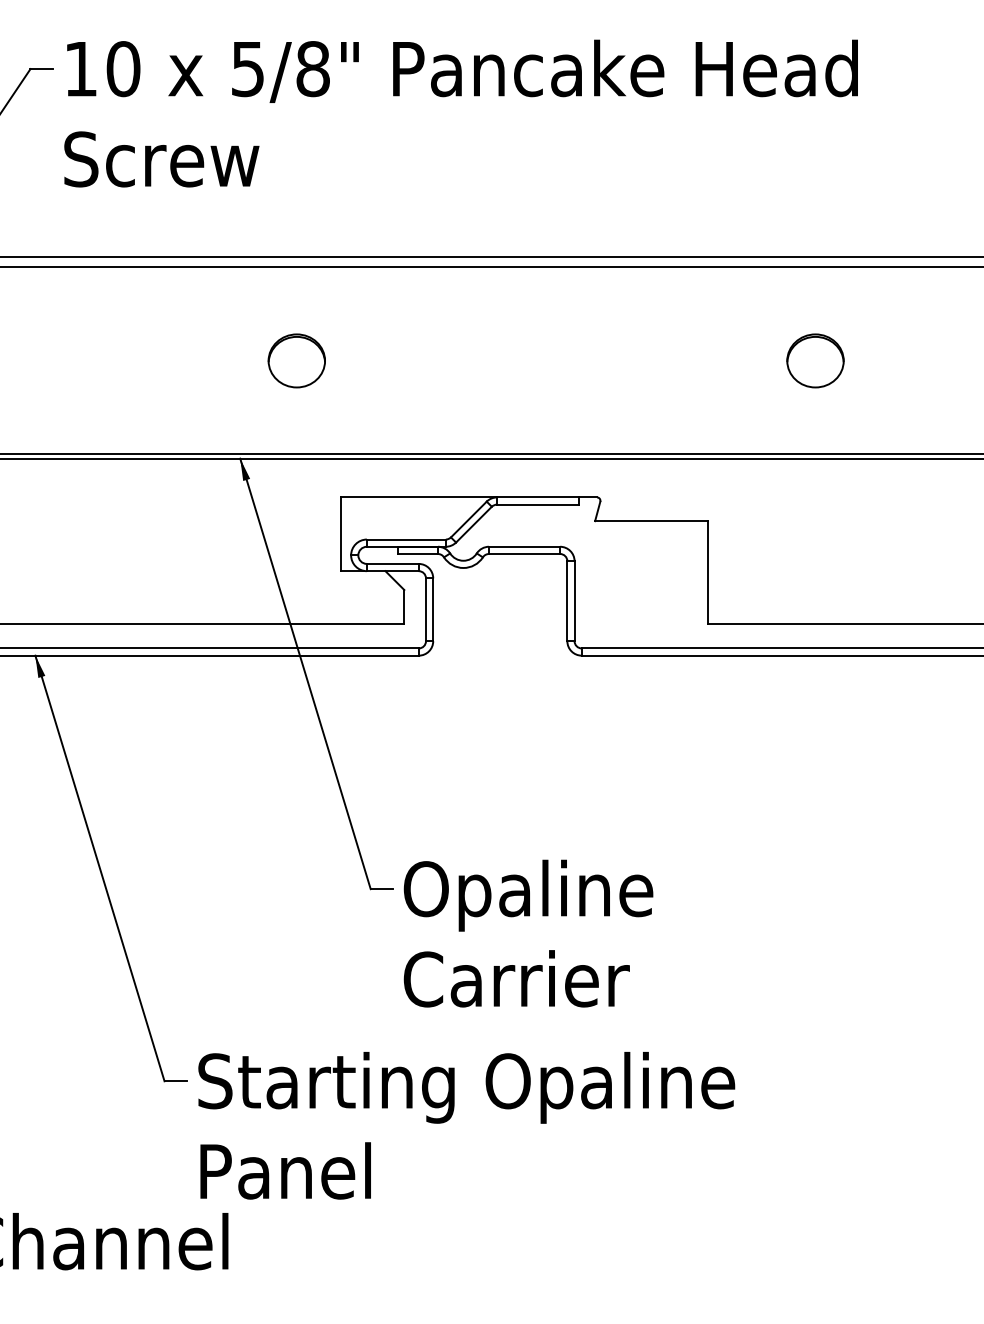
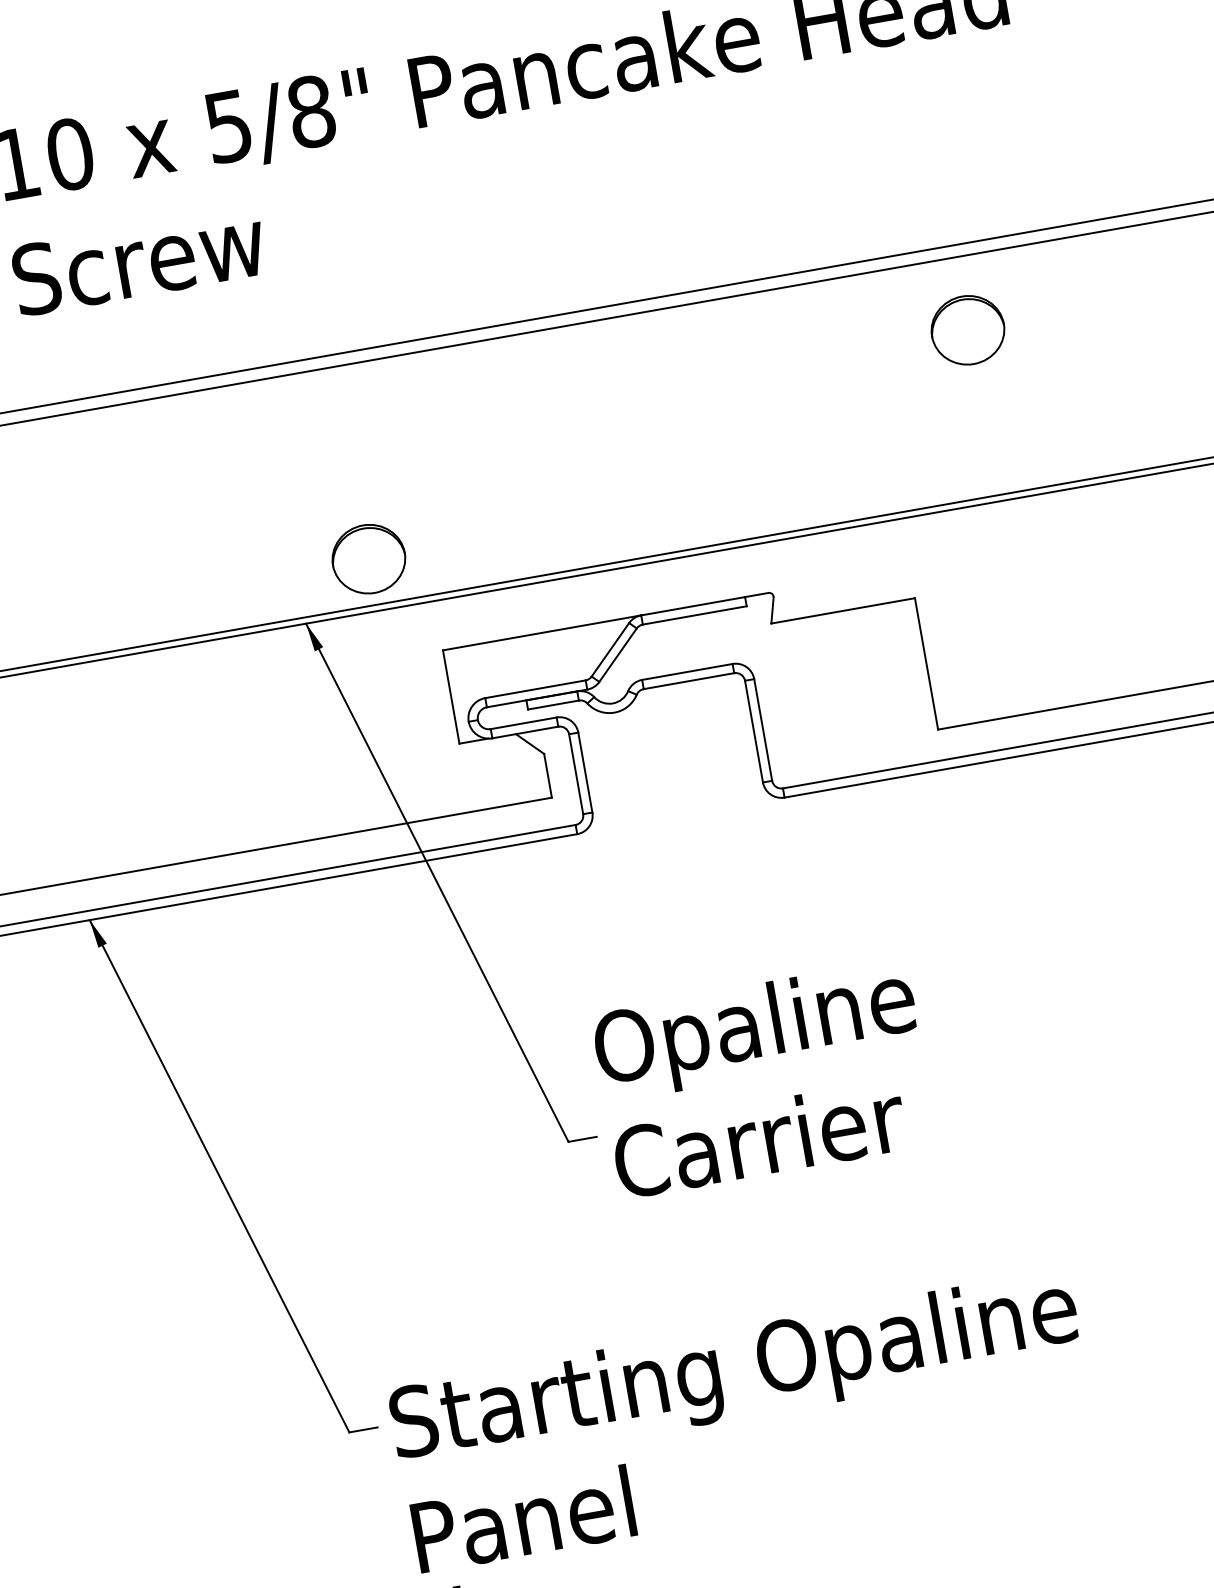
part: (296, 360) -> (368, 558), moved
part: (815, 360) -> (967, 329), moved
text: (528, 933) -> (764, 1078), moved

